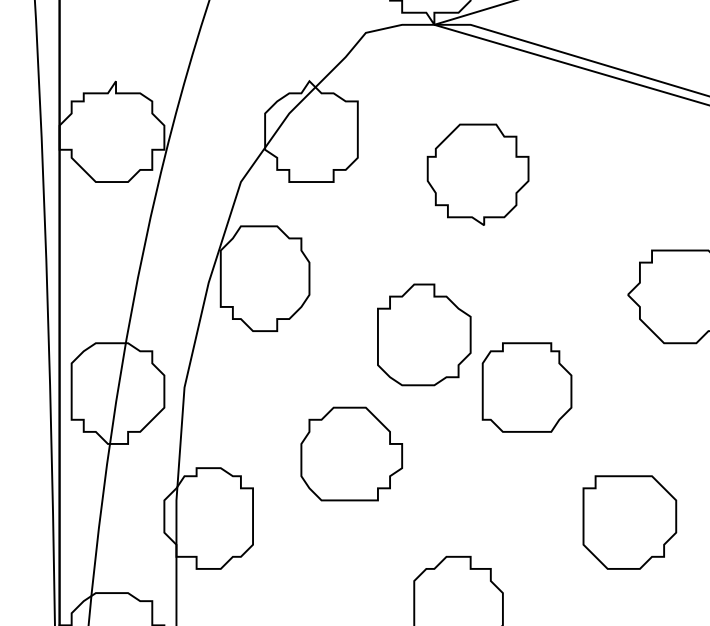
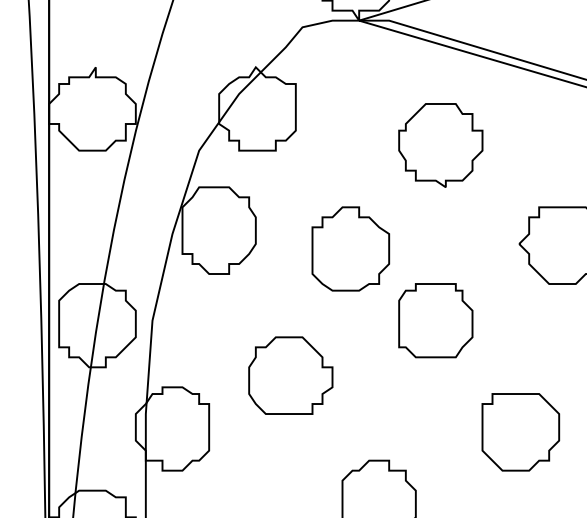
part: (477, 174) -> (440, 145), moved
part: (424, 334) -> (350, 248), moved

